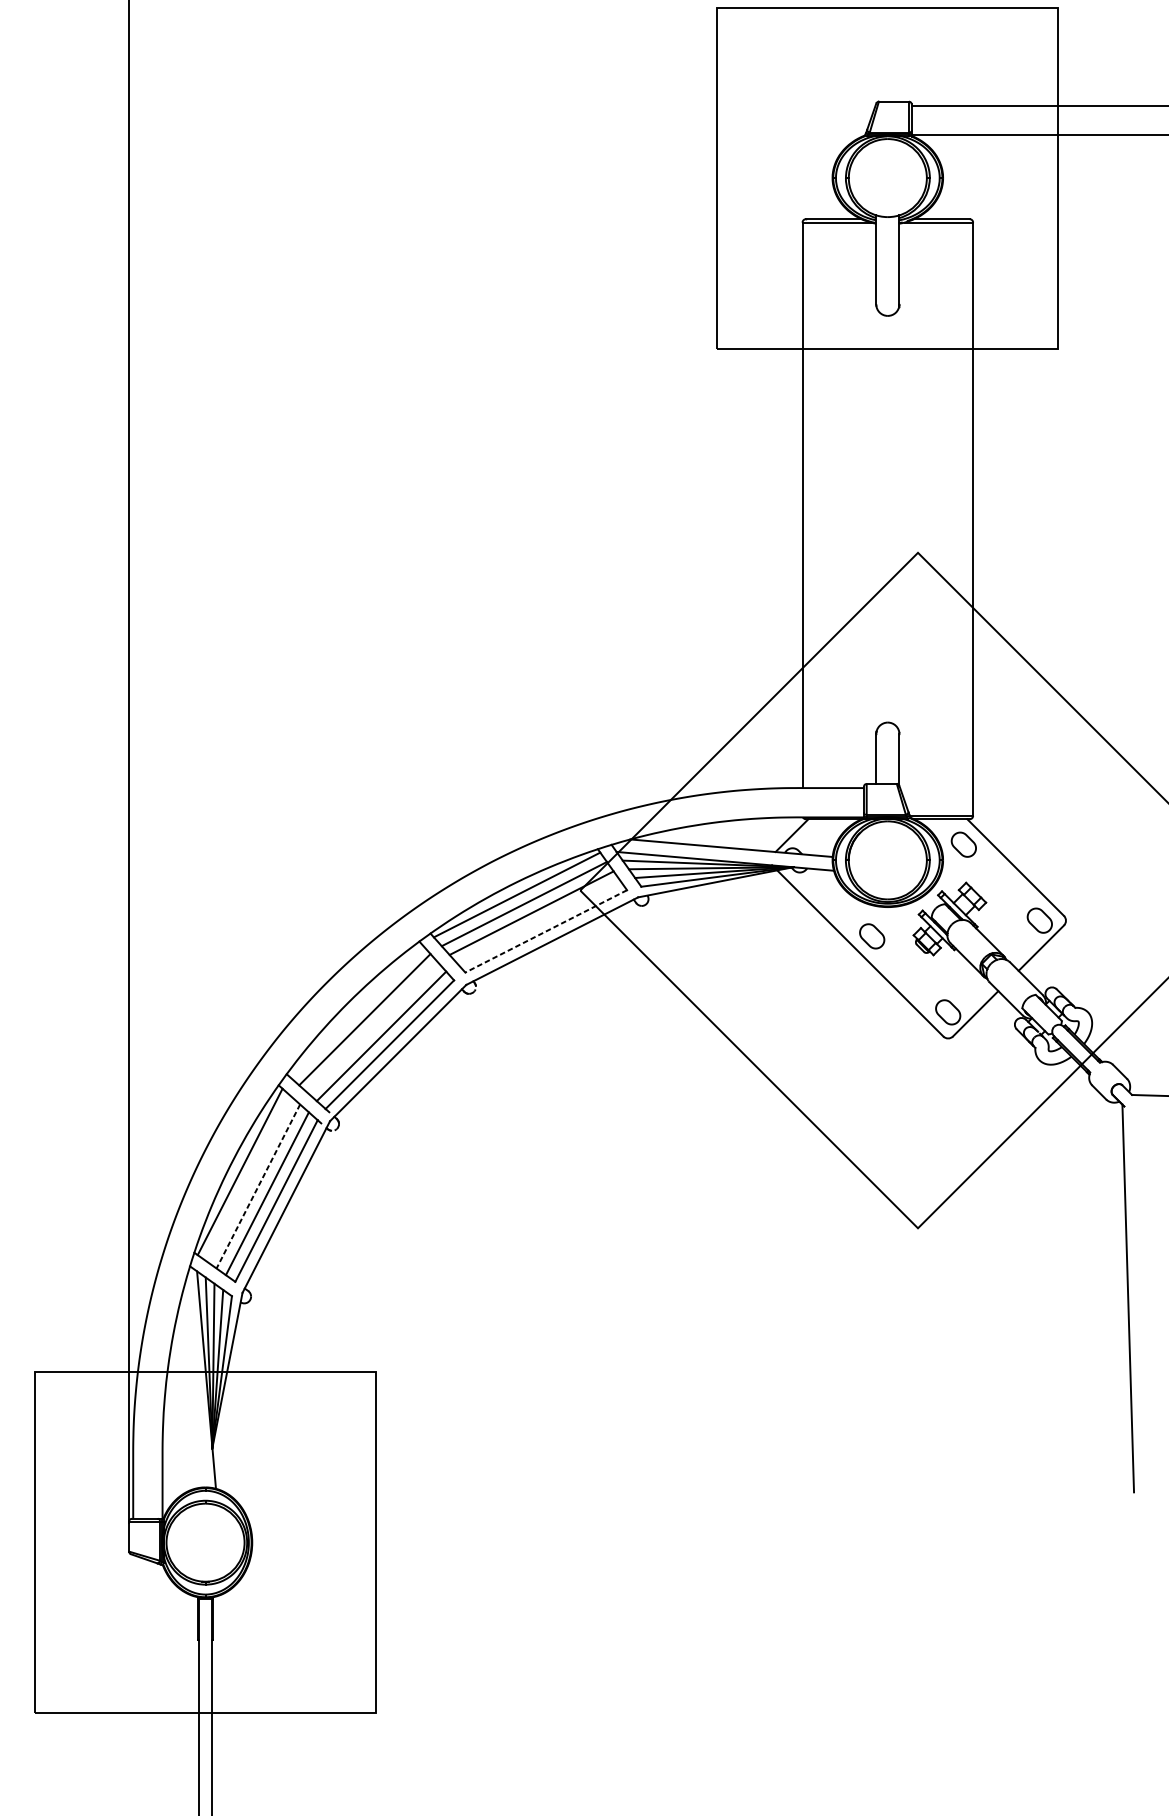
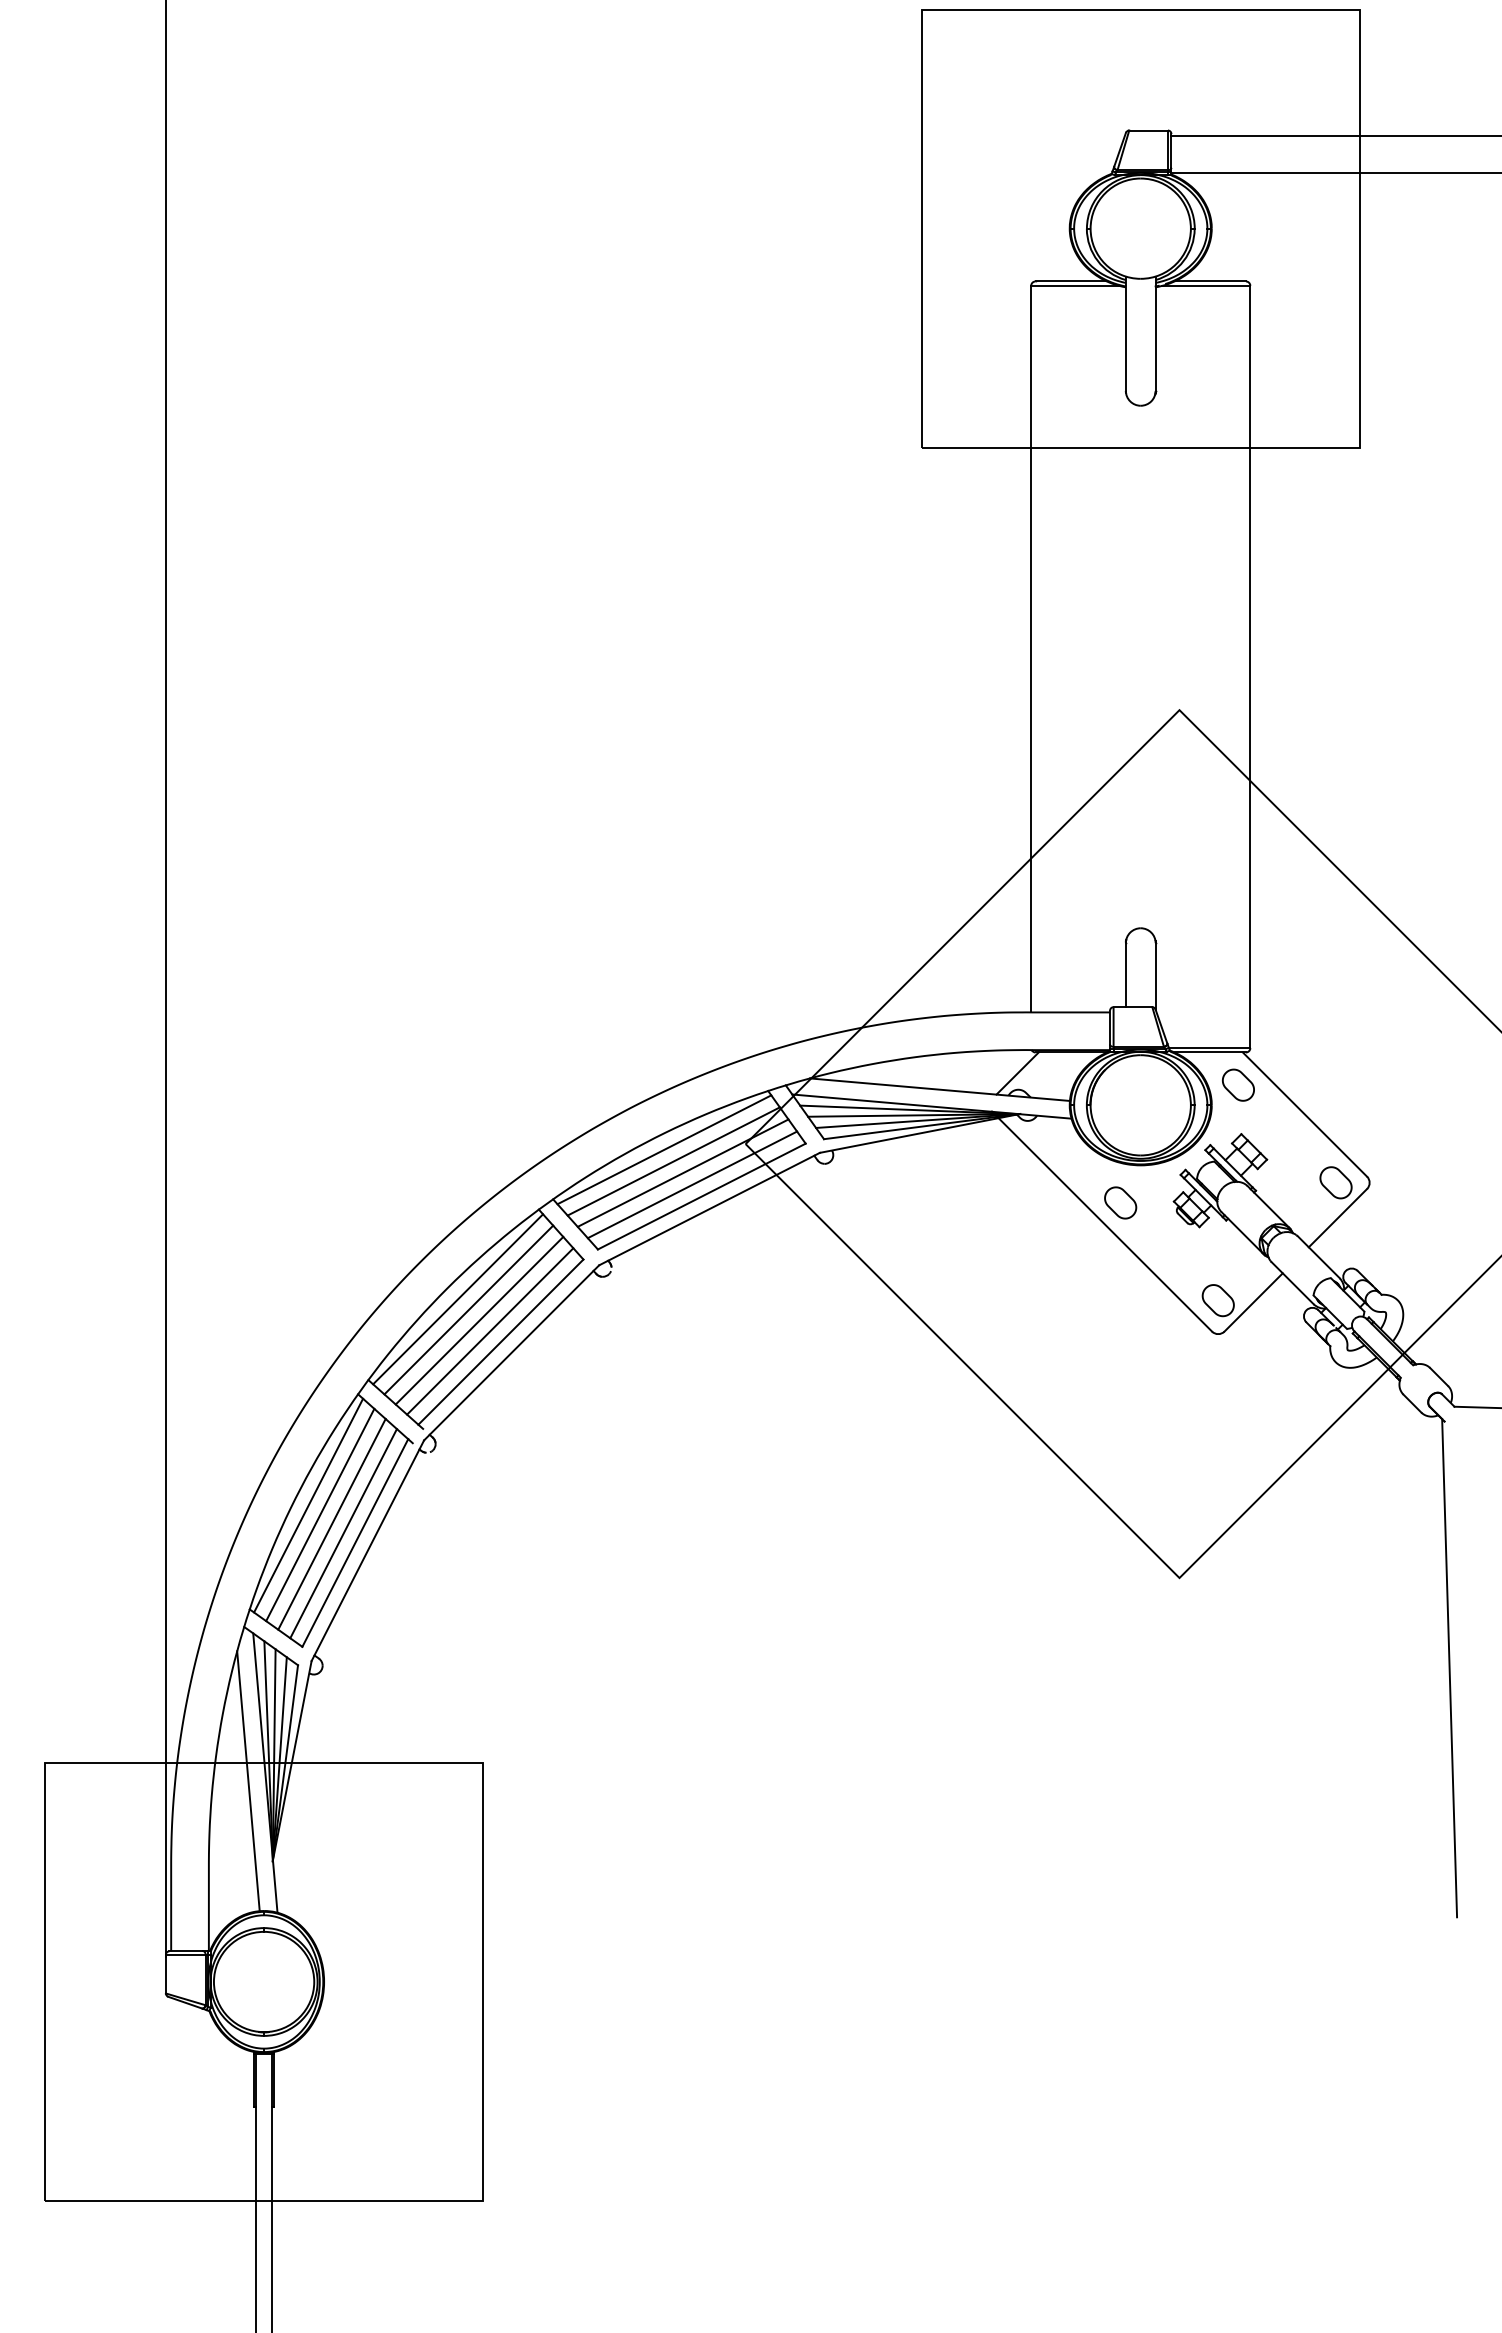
line: (538, 922) -> (692, 1184), added
line: (545, 931) -> (701, 1196), dashed -> solid
line: (356, 1011) -> (458, 1299), added
line: (373, 1027) -> (479, 1320), added
line: (249, 1178) -> (320, 1514), added
line: (258, 1186) -> (331, 1524), dashed -> solid
line: (193, 1386) -> (248, 1781), added

